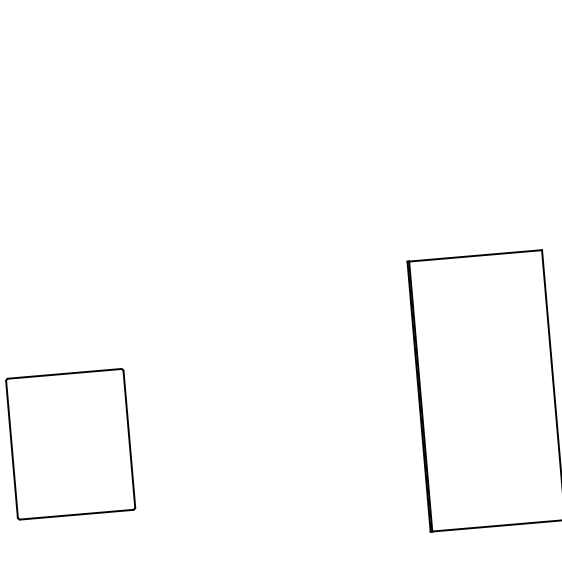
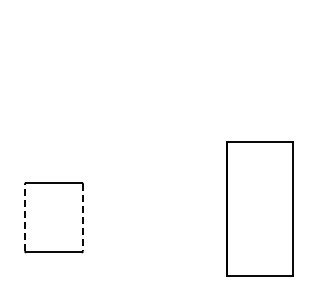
line: (128, 438) -> (82, 217), solid -> dashed
line: (12, 448) -> (25, 217), solid -> dashed

